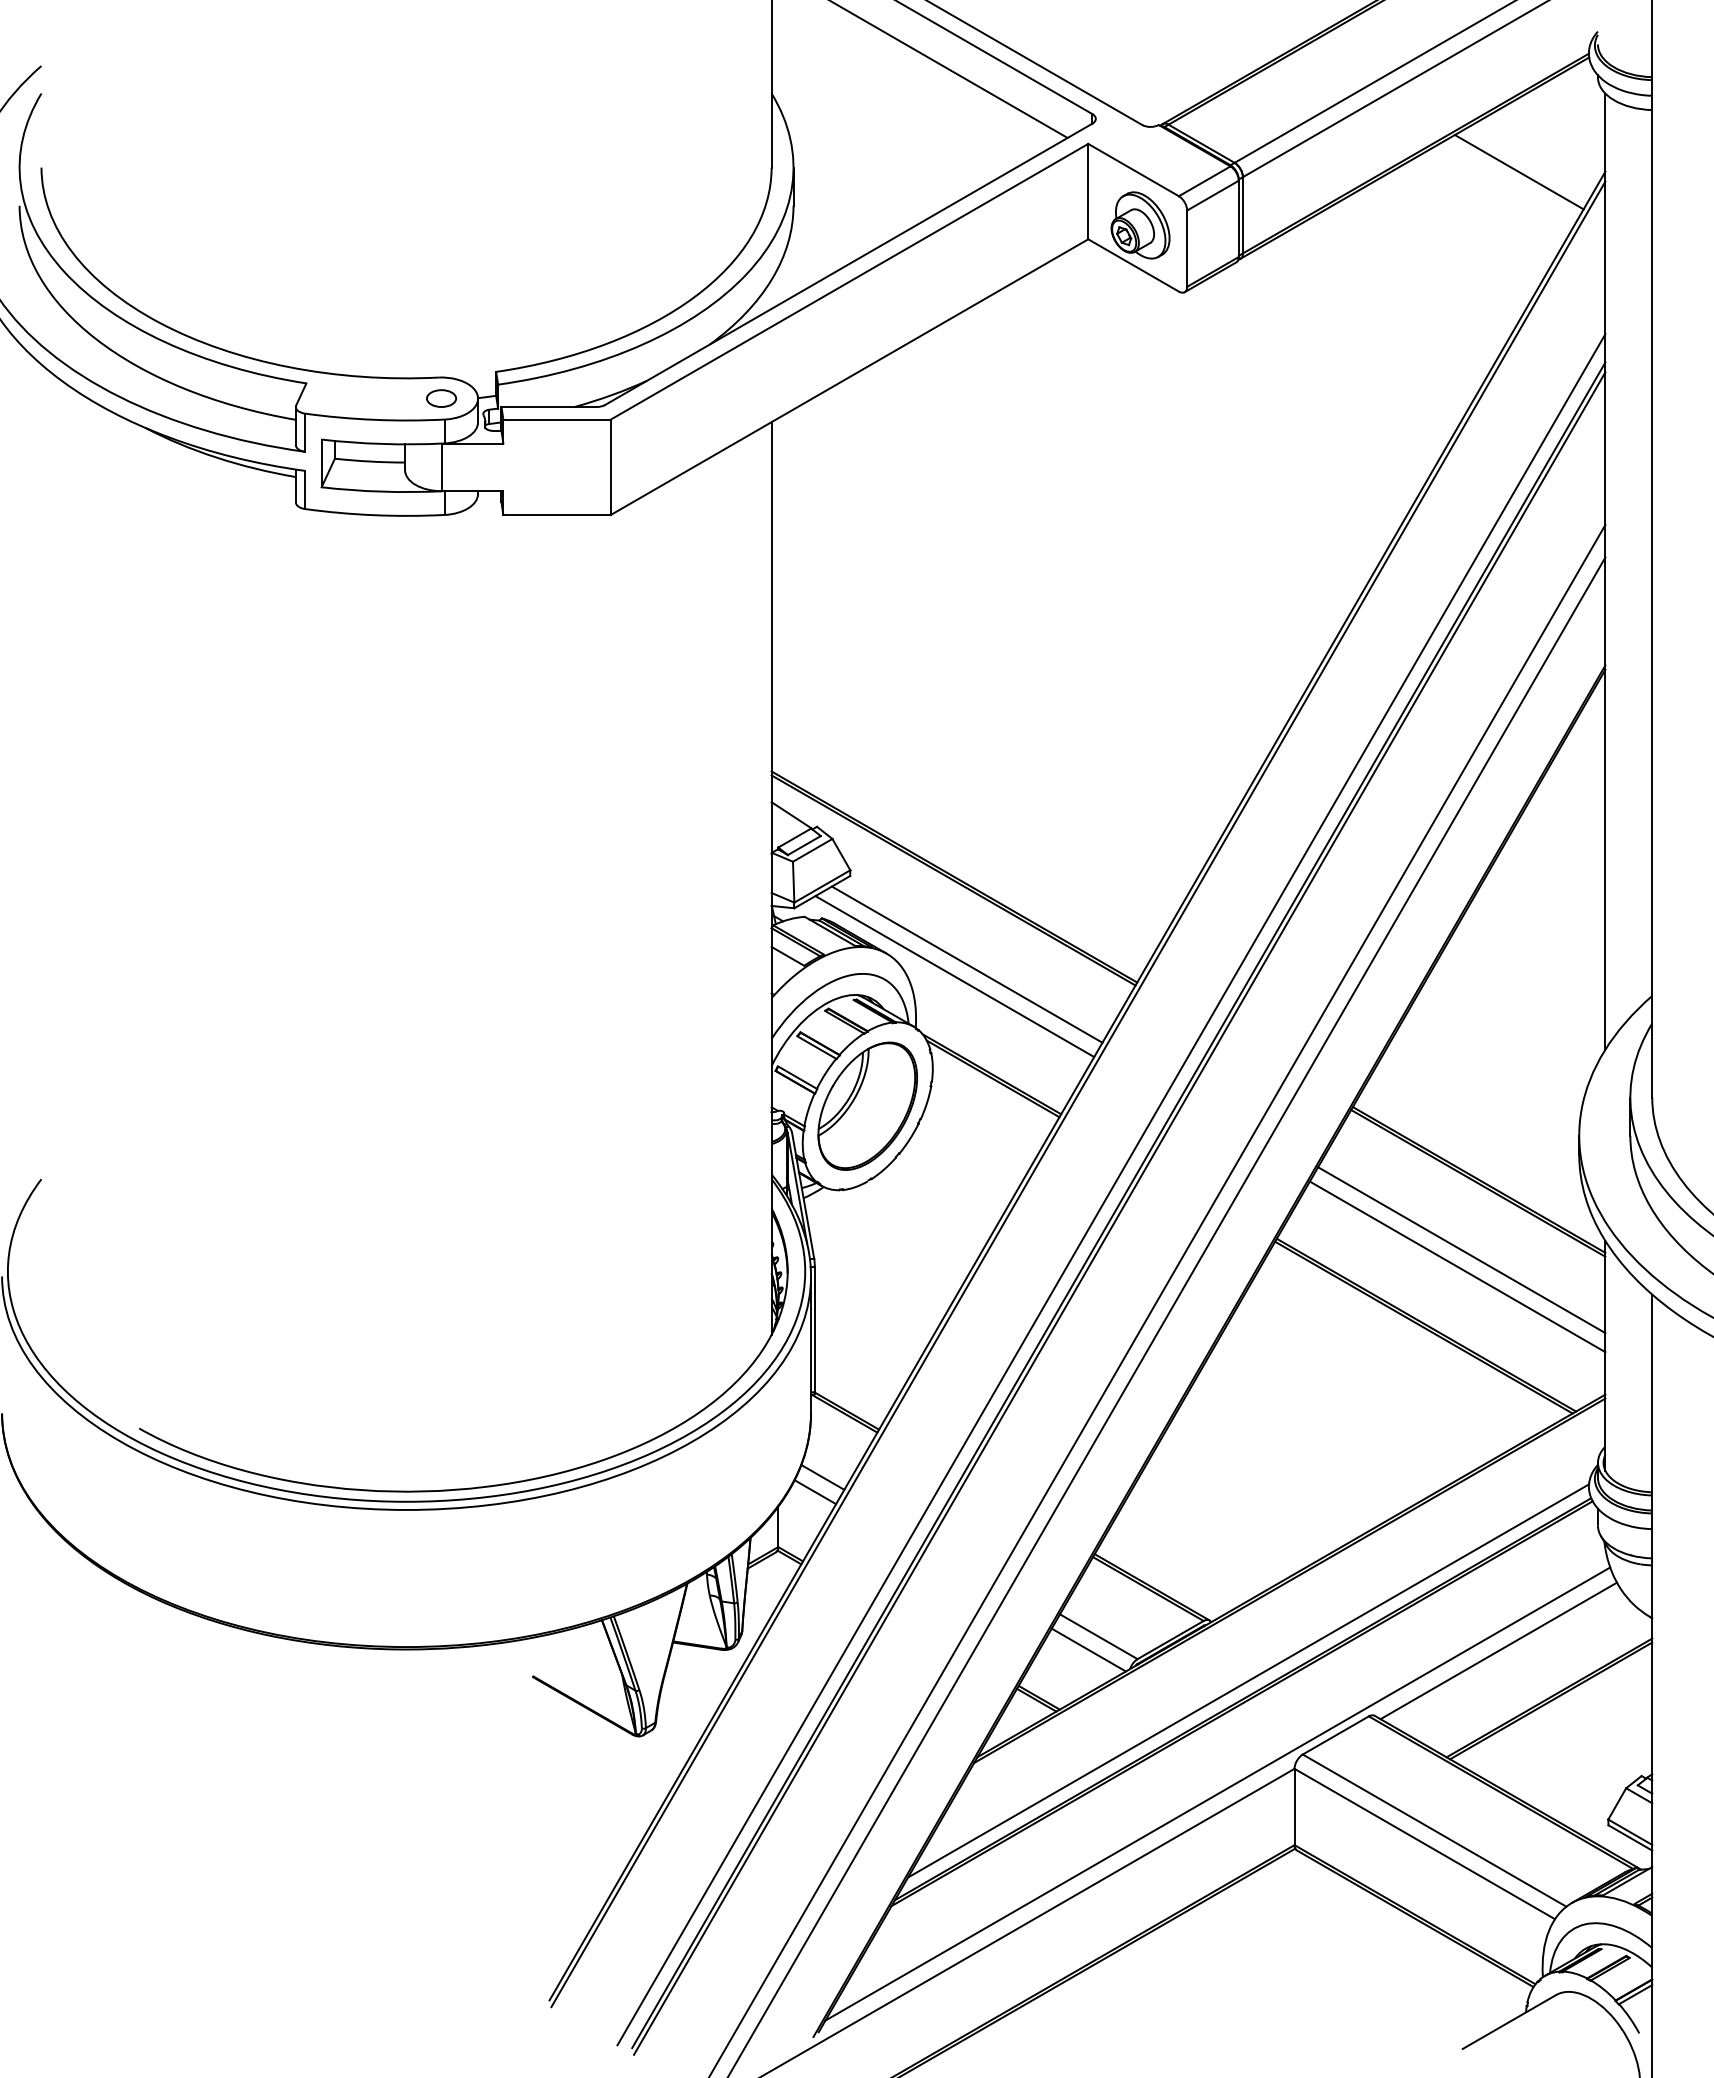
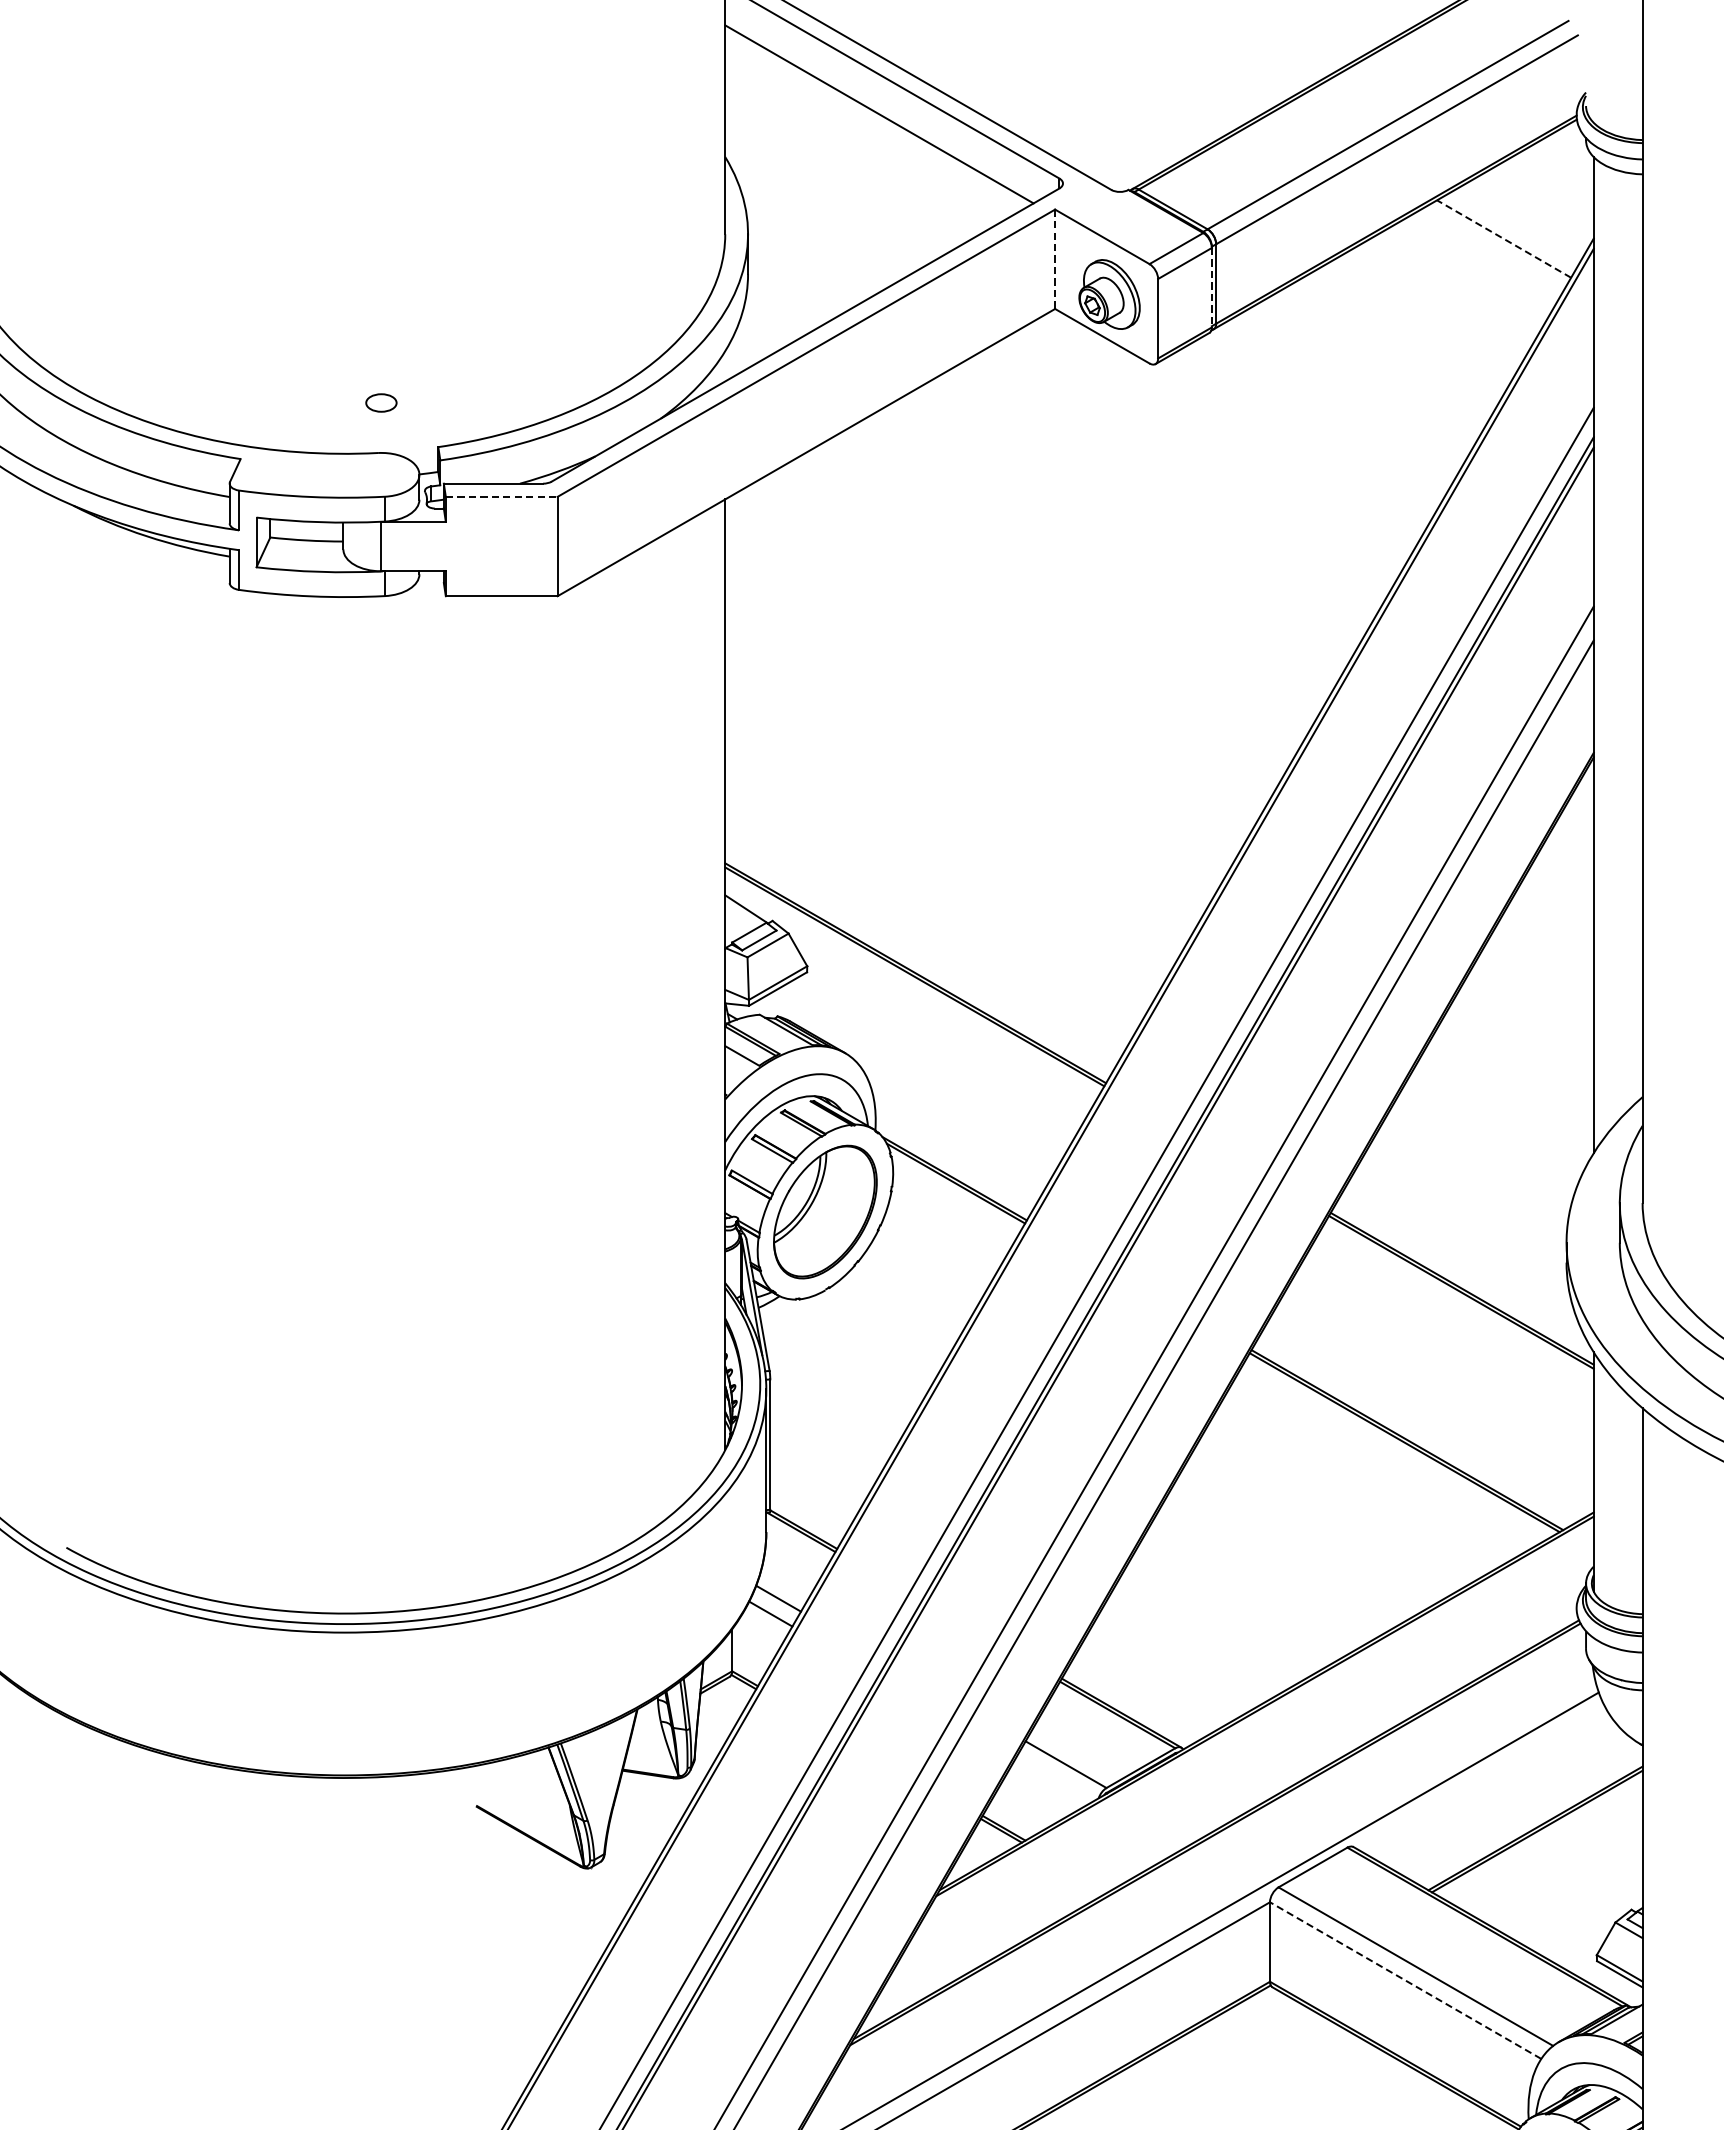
line: (1518, 171) -> (1503, 238), solid -> dashed
line: (1088, 191) -> (1055, 259), solid -> dashed
line: (1238, 219) -> (1211, 288), solid -> dashed
part: (441, 398) -> (381, 402), moved
line: (557, 419) -> (502, 496), solid -> dashed
line: (966, 964) -> (928, 1064), removed
line: (954, 976) -> (915, 1076), removed
line: (1461, 1250) -> (1443, 1362), removed
line: (1457, 1266) -> (1439, 1378), removed
line: (1088, 1649) -> (1055, 1777), removed
line: (1498, 1650) -> (1482, 1779), removed
line: (1248, 1680) -> (1222, 1810), removed
line: (1424, 1843) -> (1405, 1980), solid -> dashed

